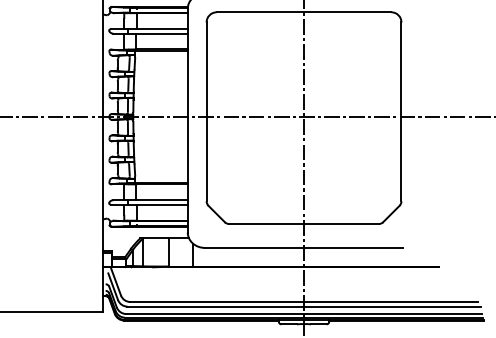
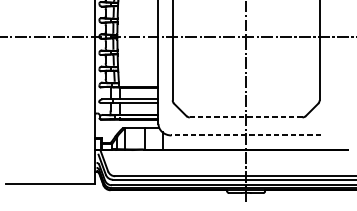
line: (304, 224) -> (246, 117), solid -> dashed
line: (303, 247) -> (245, 135), solid -> dashed

